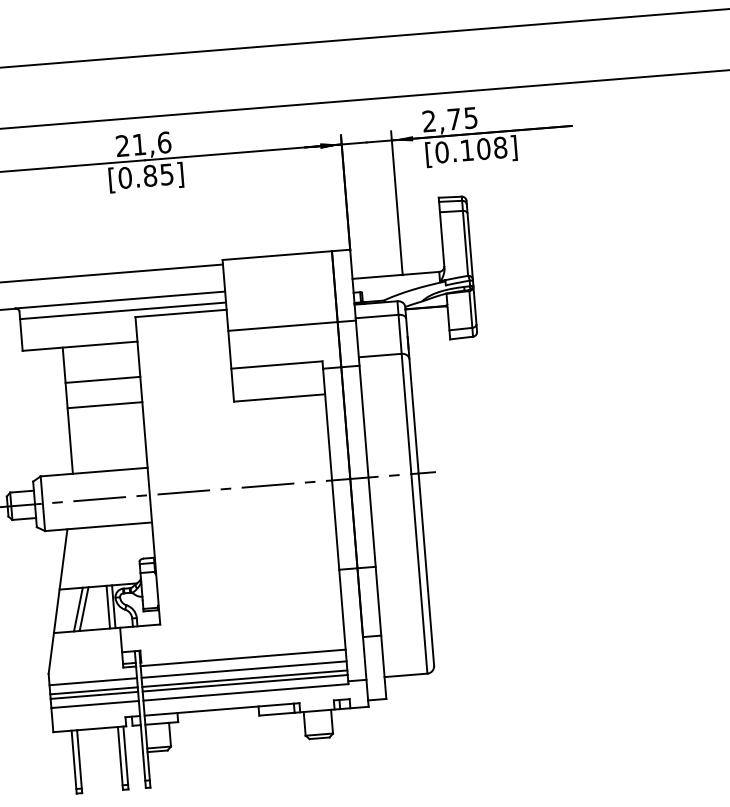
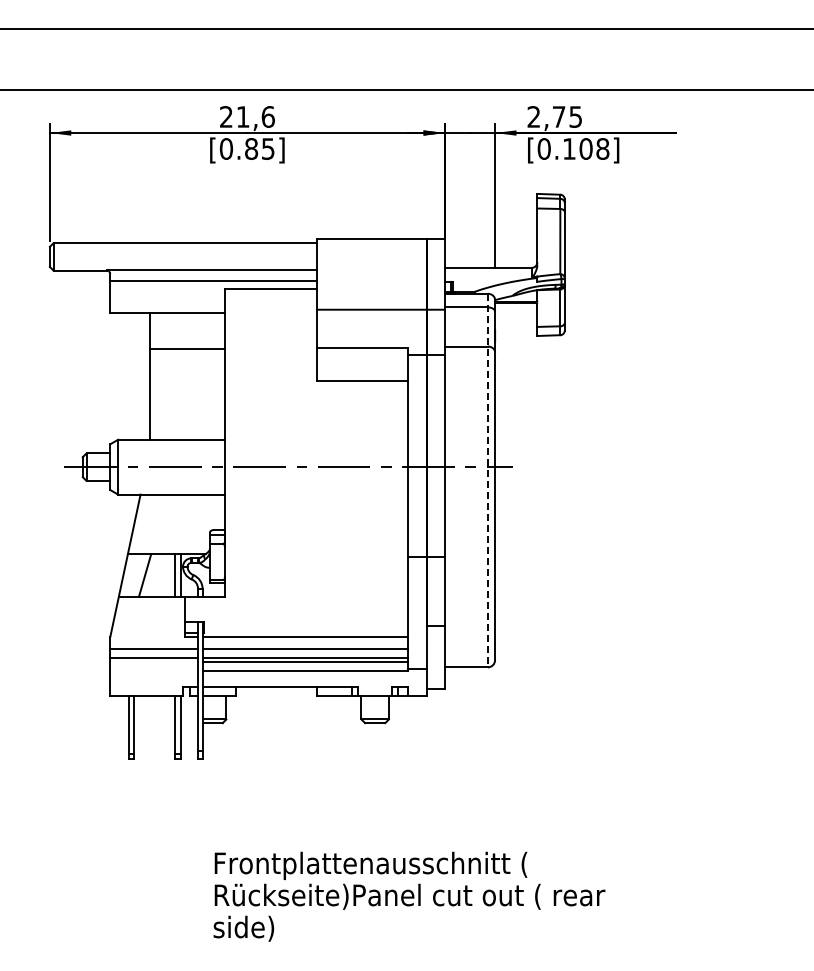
line: (104, 404) -> (187, 373), removed
line: (412, 487) -> (487, 480), solid -> dashed
line: (83, 609) -> (150, 575), removed
line: (94, 695) -> (154, 662), removed
line: (95, 704) -> (154, 671), removed

